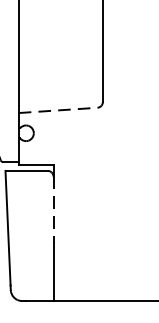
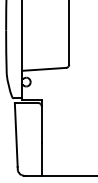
line: (58, 110) -> (44, 69), dashed -> solid
line: (53, 209) -> (41, 124), dashed -> solid

